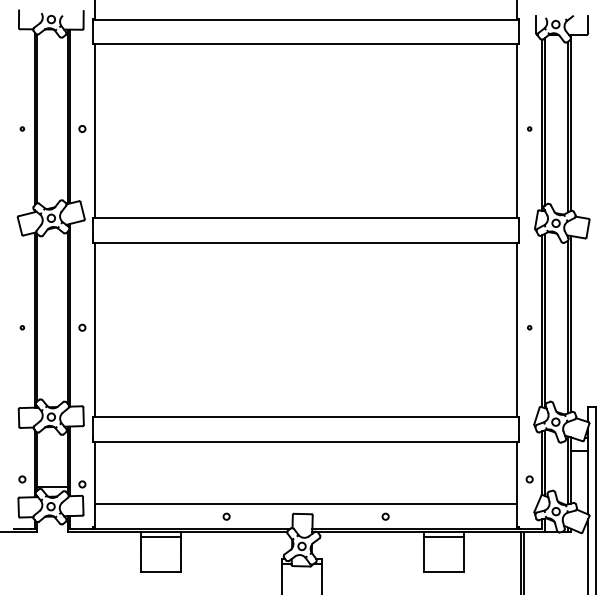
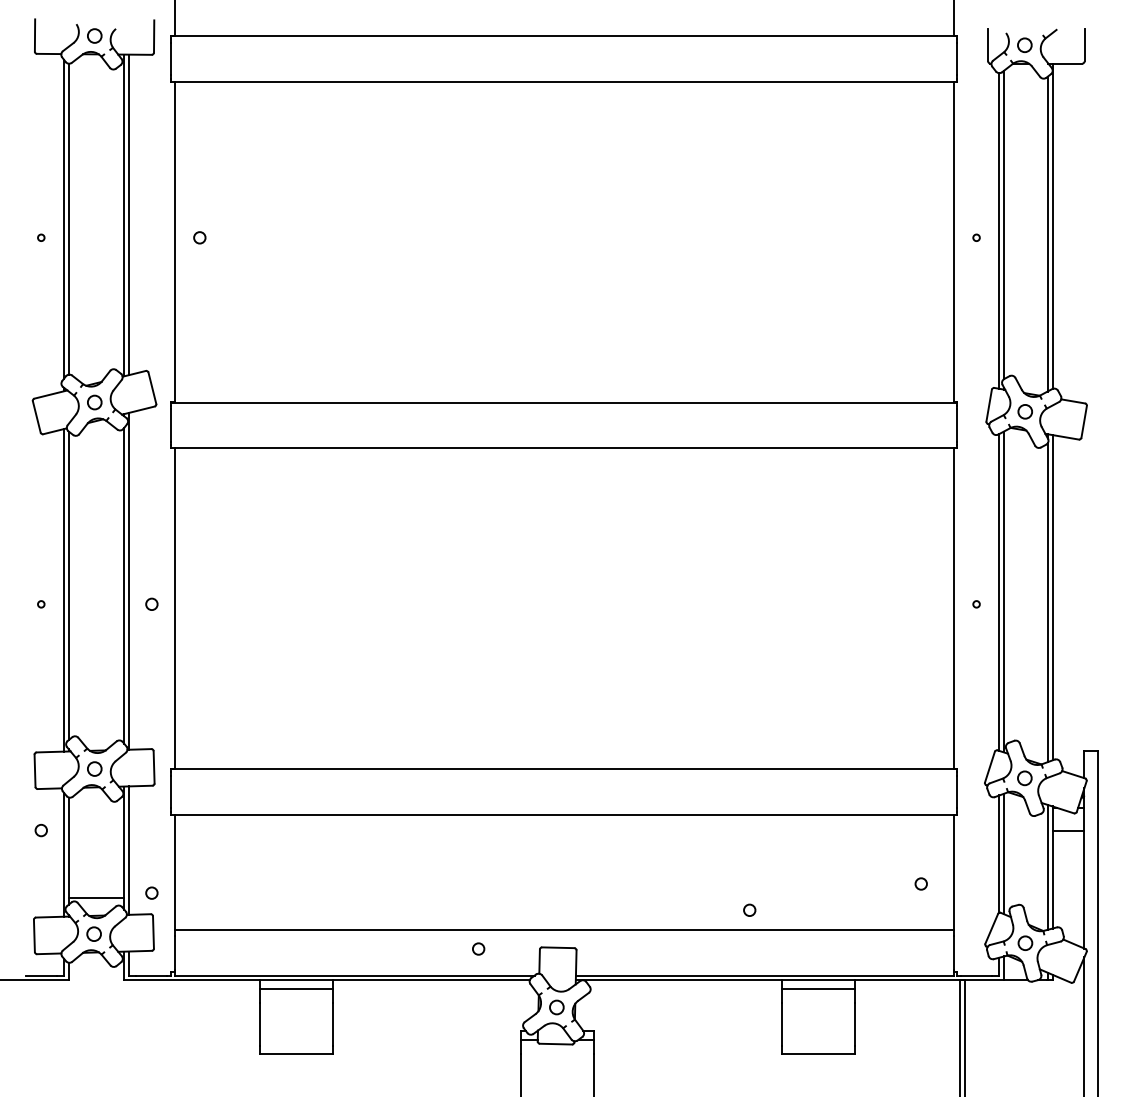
circle: (82, 128) -> (200, 236), moved
circle: (22, 479) -> (41, 830), moved
circle: (529, 479) -> (920, 884), moved
circle: (226, 516) -> (478, 948), moved
circle: (385, 516) -> (749, 909), moved

